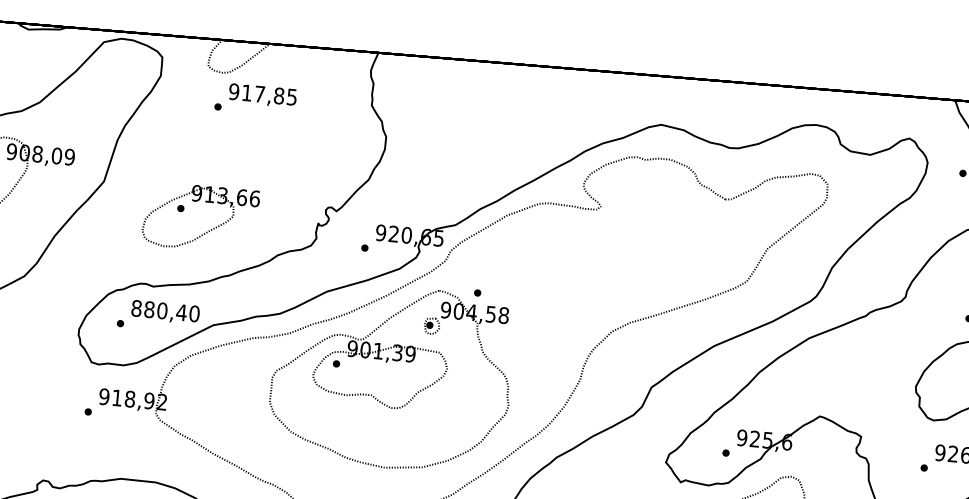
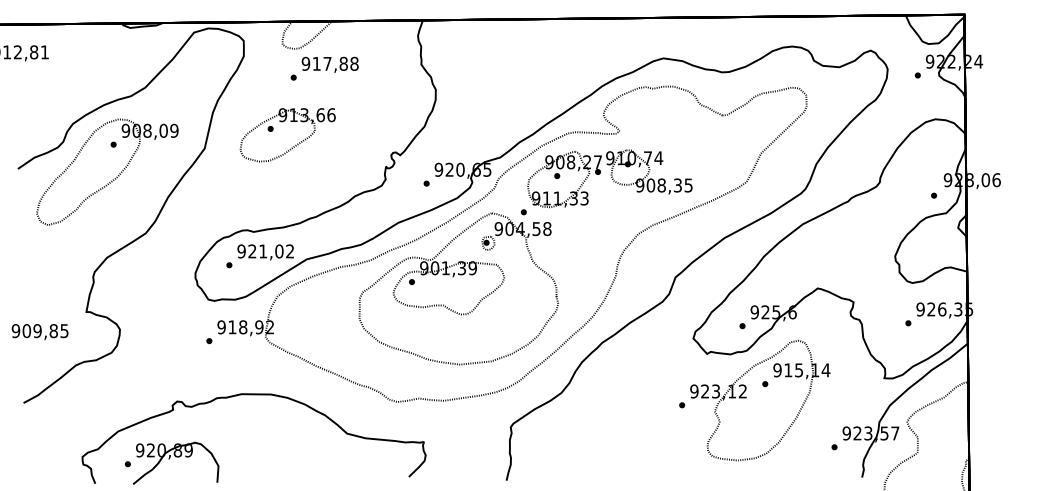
text: (292, 96) -> (354, 63), 917,85 -> 917,88
part: (208, 229) -> (295, 144), moved
part: (583, 262) -> (609, 178), added
text: (165, 311) -> (265, 251), 880,40 -> 921,02

